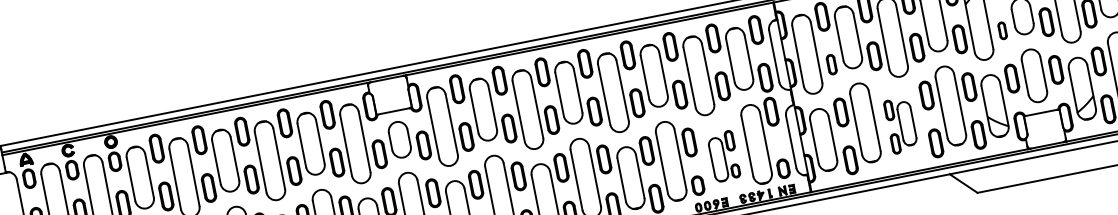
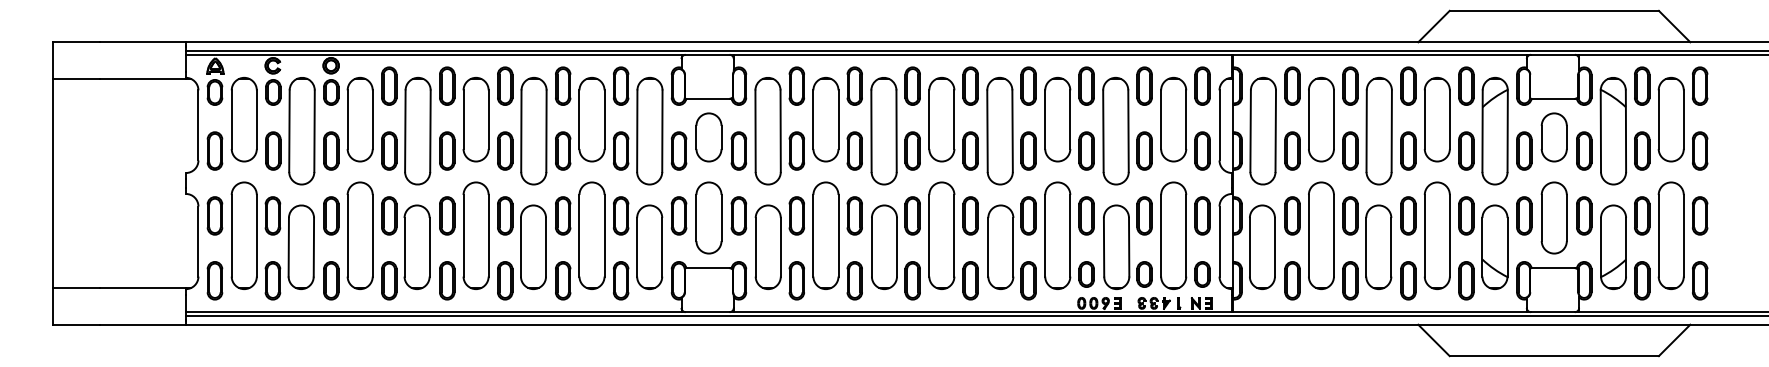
part: (1002, 30) -> (1524, 150), size x1.67
part: (831, 64) -> (1292, 150), size x1.43
part: (771, 111) -> (1202, 215), moved
part: (901, 125) -> (1367, 248), size x1.43
part: (723, 156) -> (1127, 242), size x1.43

